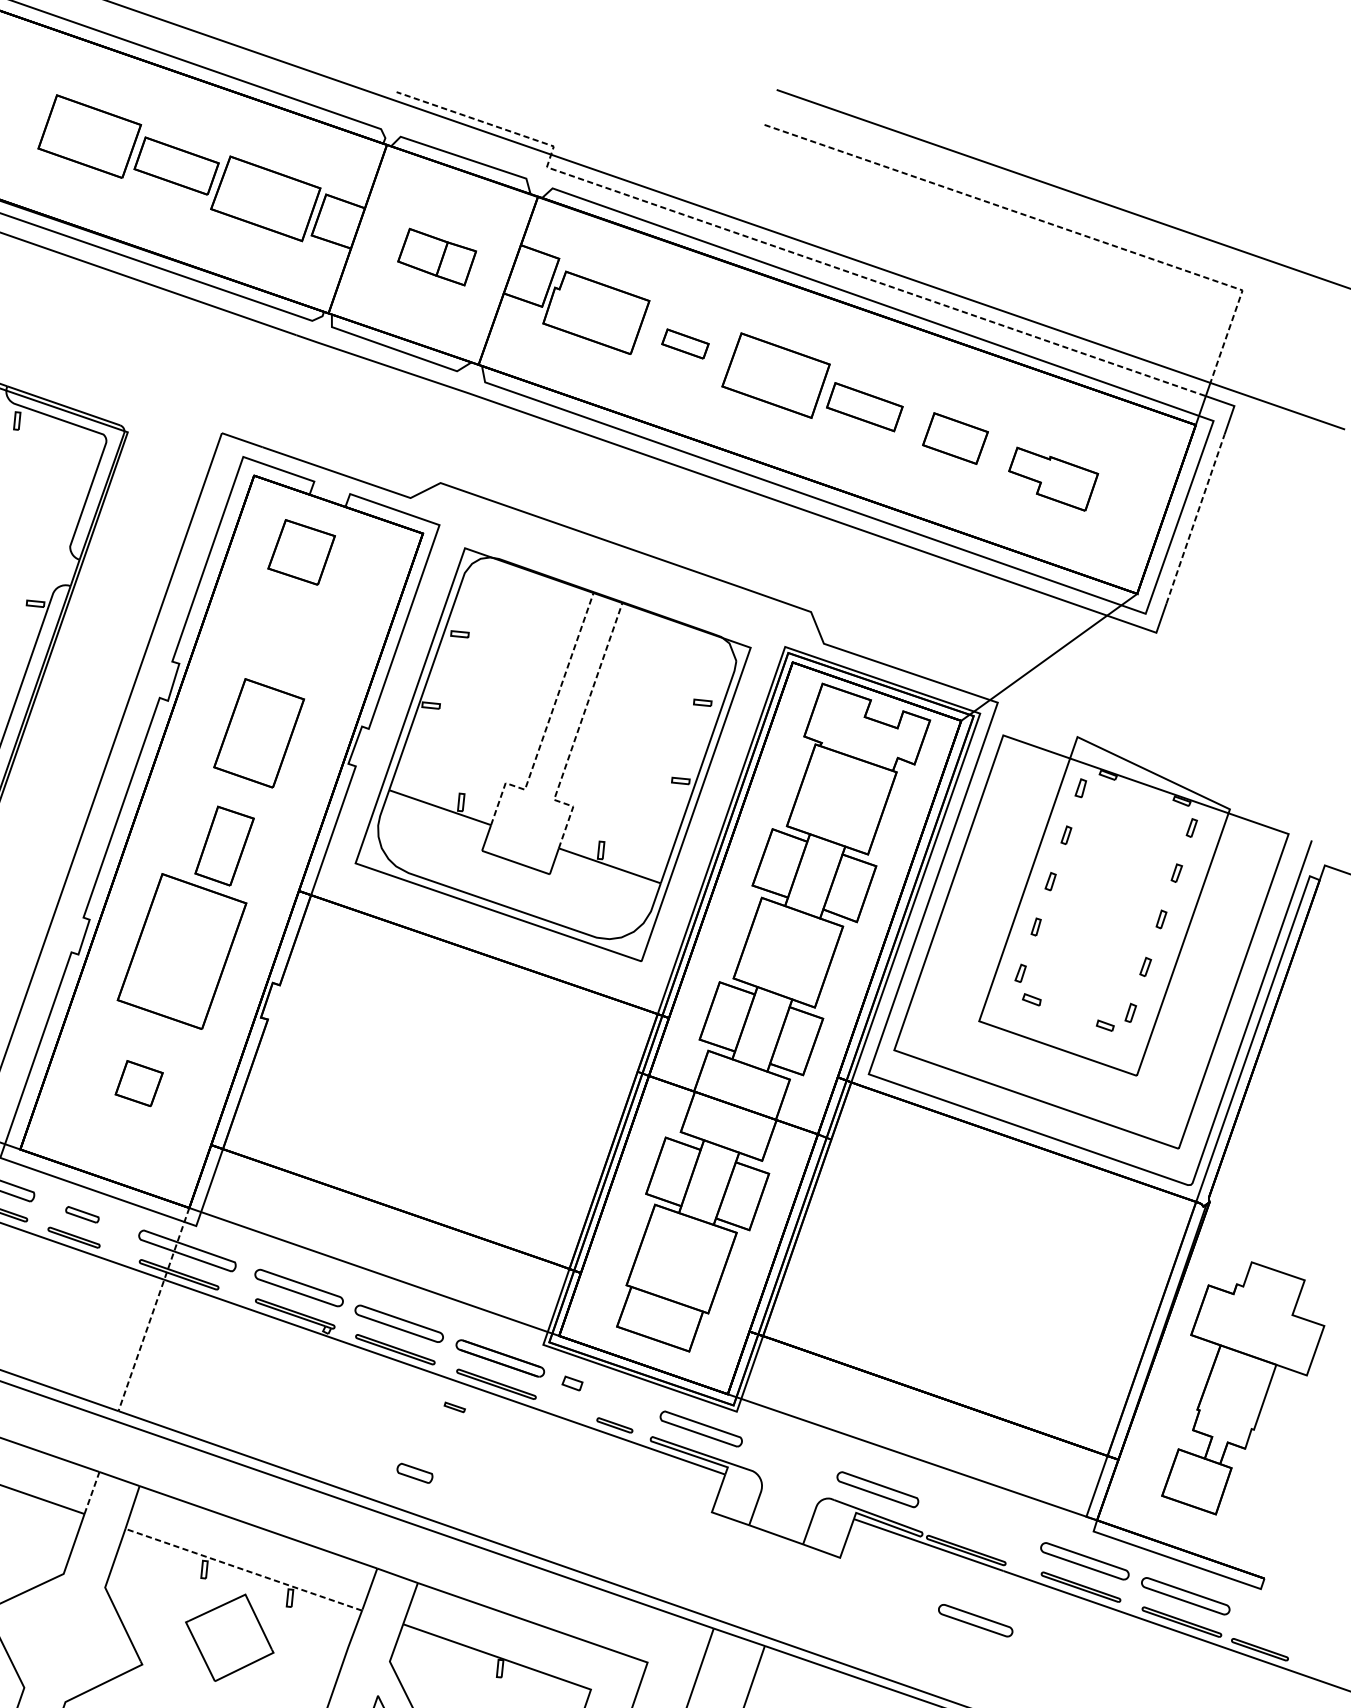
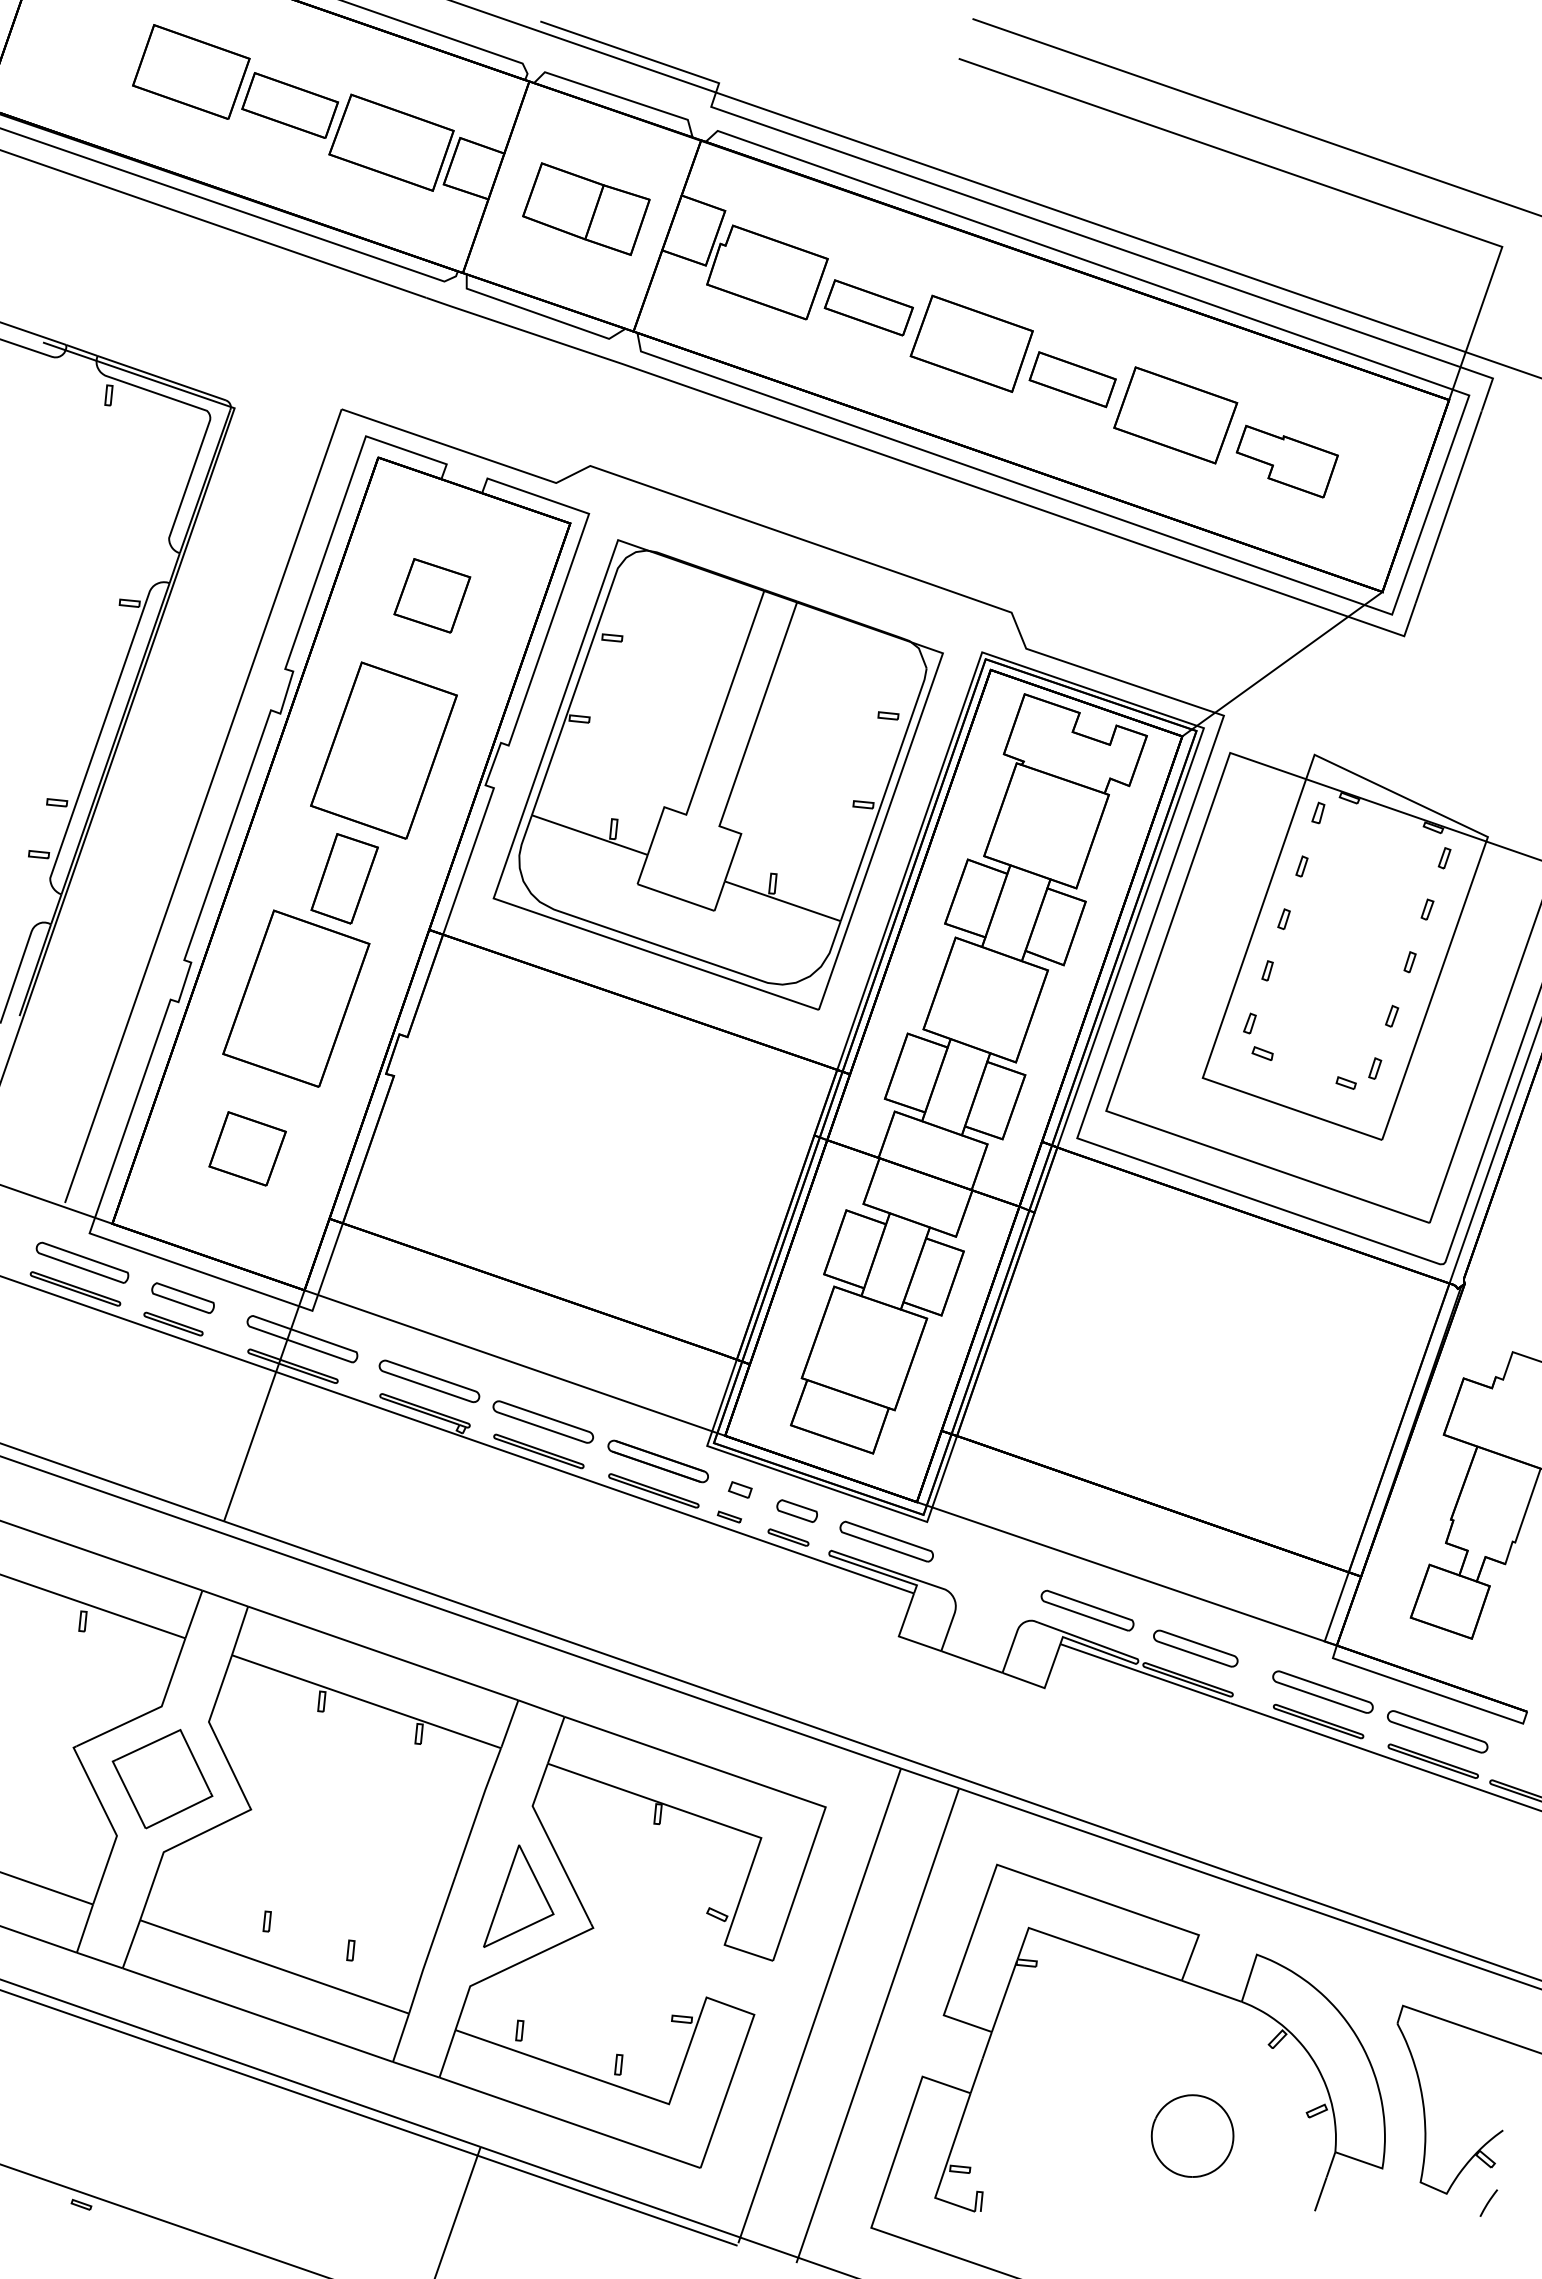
line: (1051, 224) -> (1284, 171), dashed -> solid
line: (786, 250) -> (983, 201), dashed -> solid
part: (437, 256) -> (586, 208), size x1.43
part: (685, 343) -> (868, 307), size x1.67
part: (955, 438) -> (1175, 415), size x1.67
line: (1195, 518) -> (1448, 506), dashed -> solid
part: (301, 552) -> (432, 595), moved
line: (548, 722) -> (712, 738), dashed -> solid
line: (577, 732) -> (745, 749), dashed -> solid
part: (258, 733) -> (383, 750), size x1.43
part: (139, 1083) -> (247, 1148), size x1.43
part: (81, 1214) -> (182, 1297), size x1.67
line: (154, 1310) -> (264, 1406), dashed -> solid
part: (454, 1406) -> (729, 1516), moved
part: (414, 1472) -> (796, 1510), moved
line: (92, 1492) -> (194, 1613), dashed -> solid
line: (243, 1569) -> (366, 1701), dashed -> solid
part: (975, 1620) -> (1195, 1648), moved
part: (229, 1638) -> (162, 1779), moved

